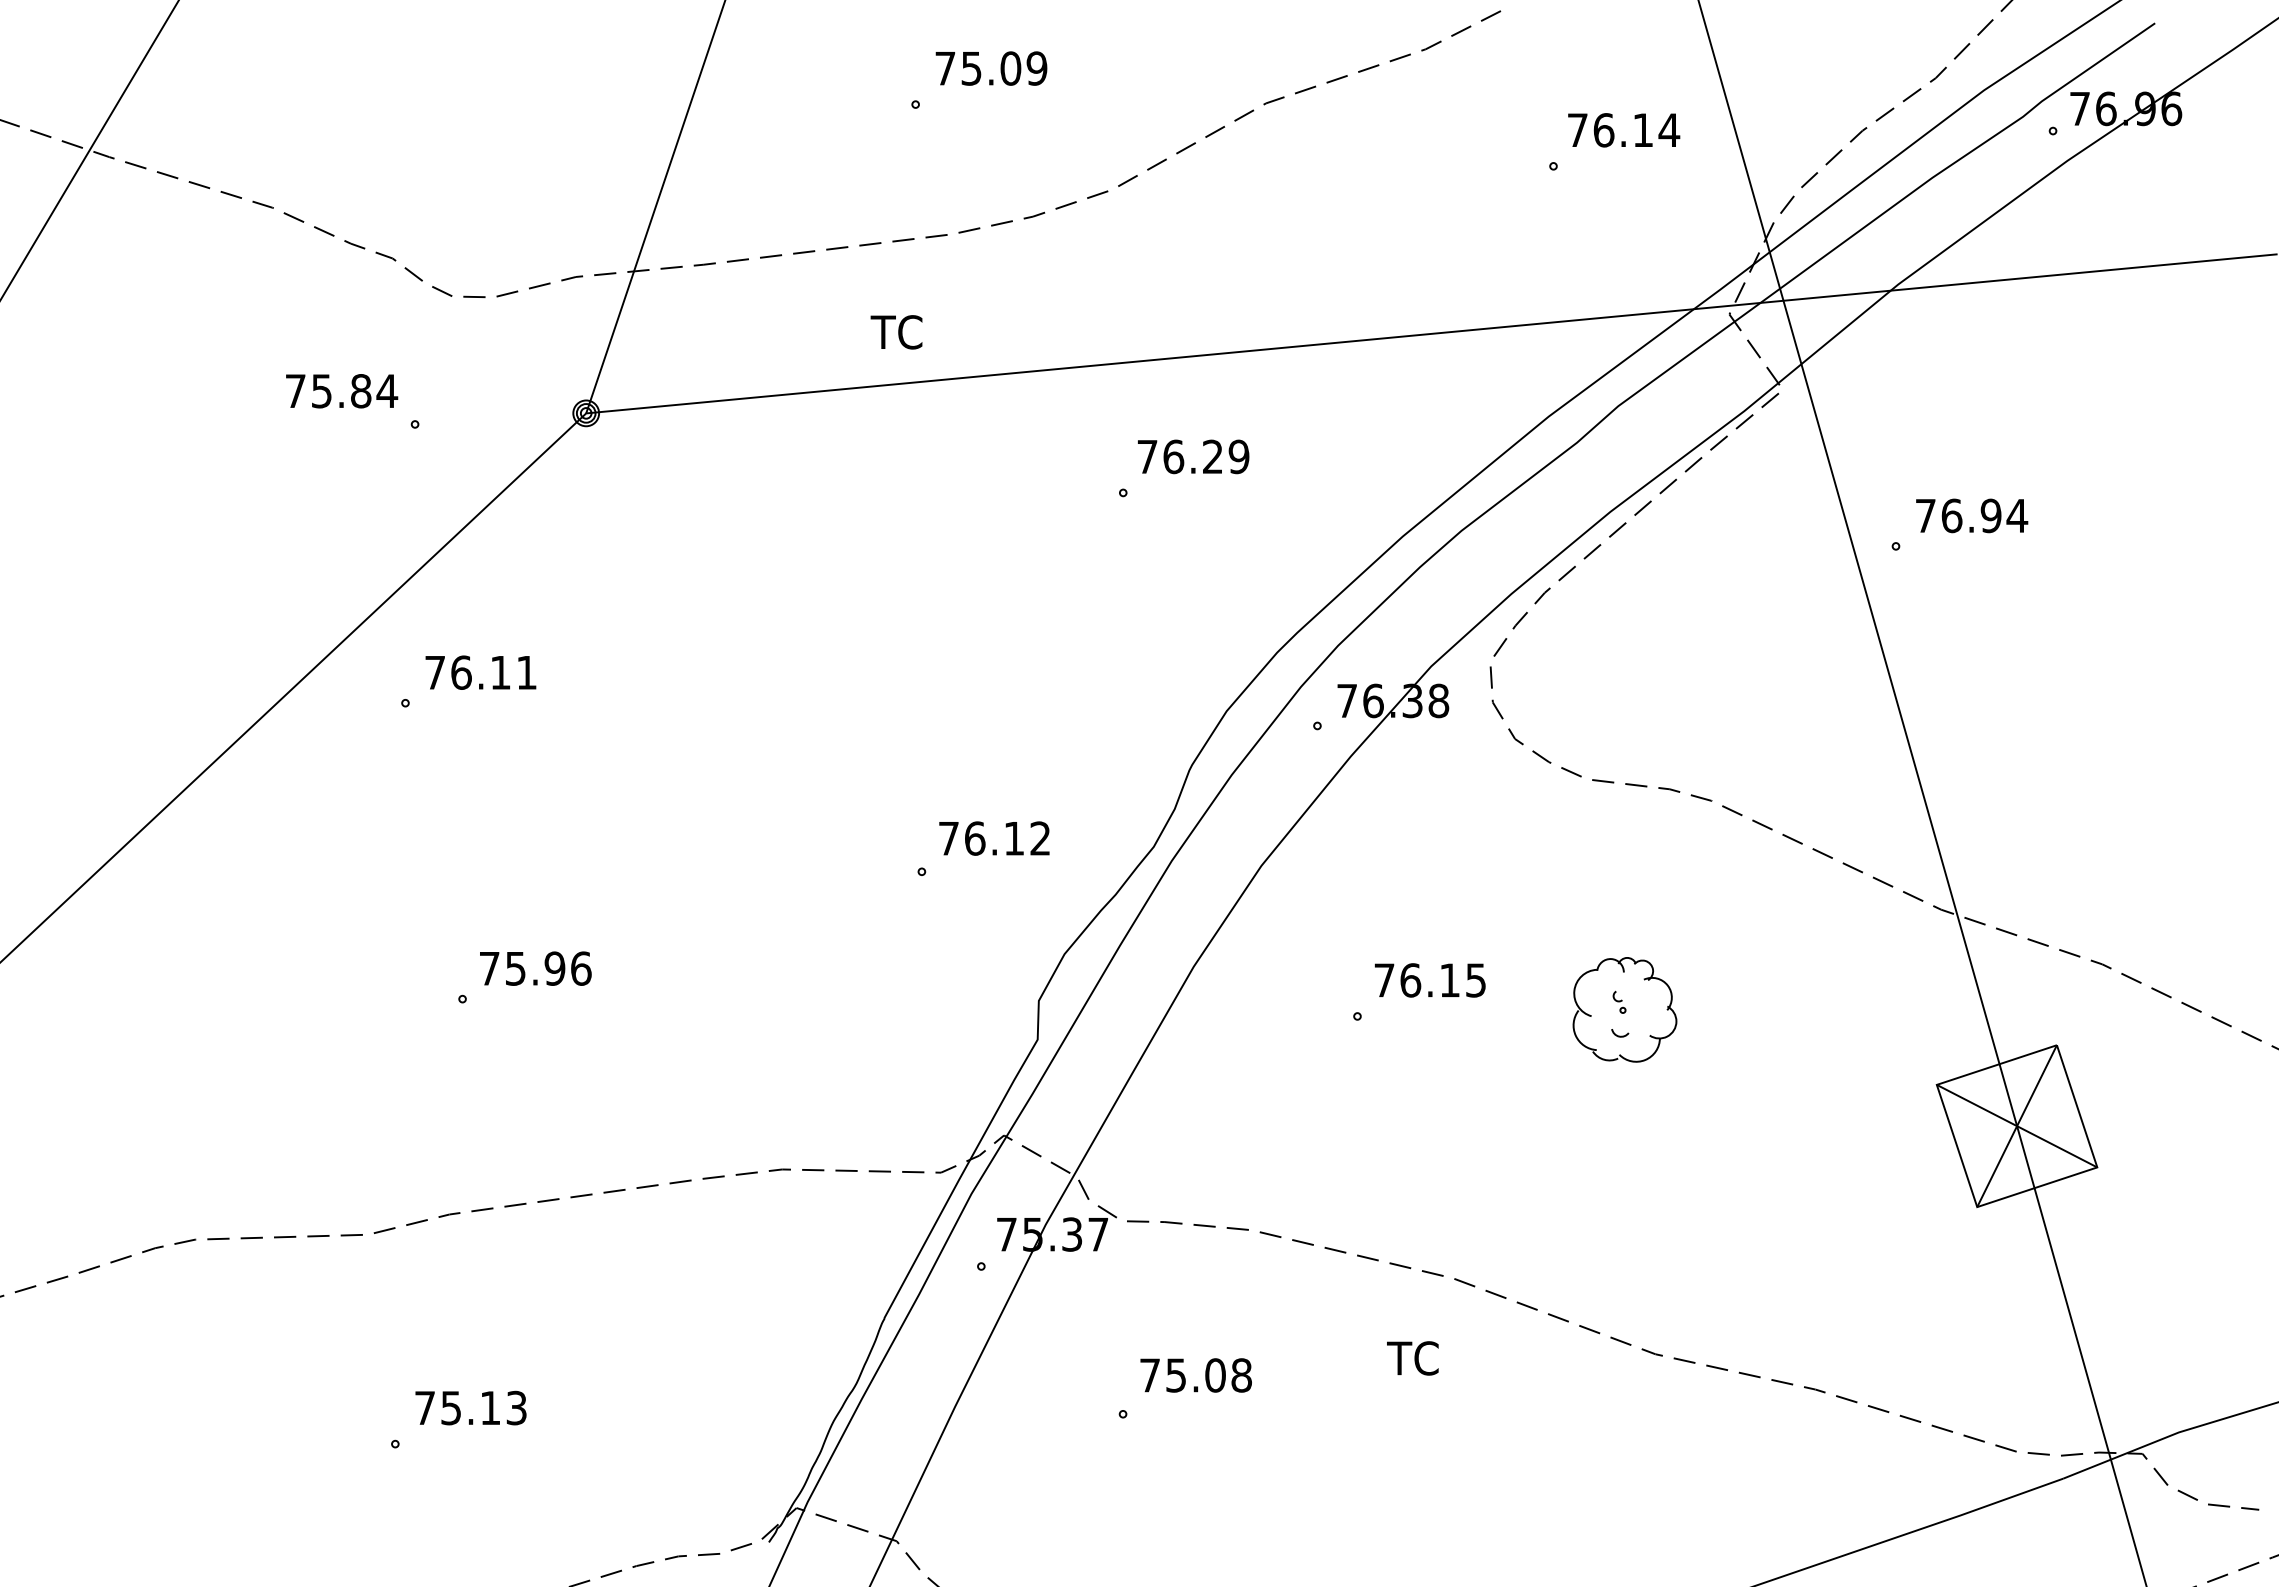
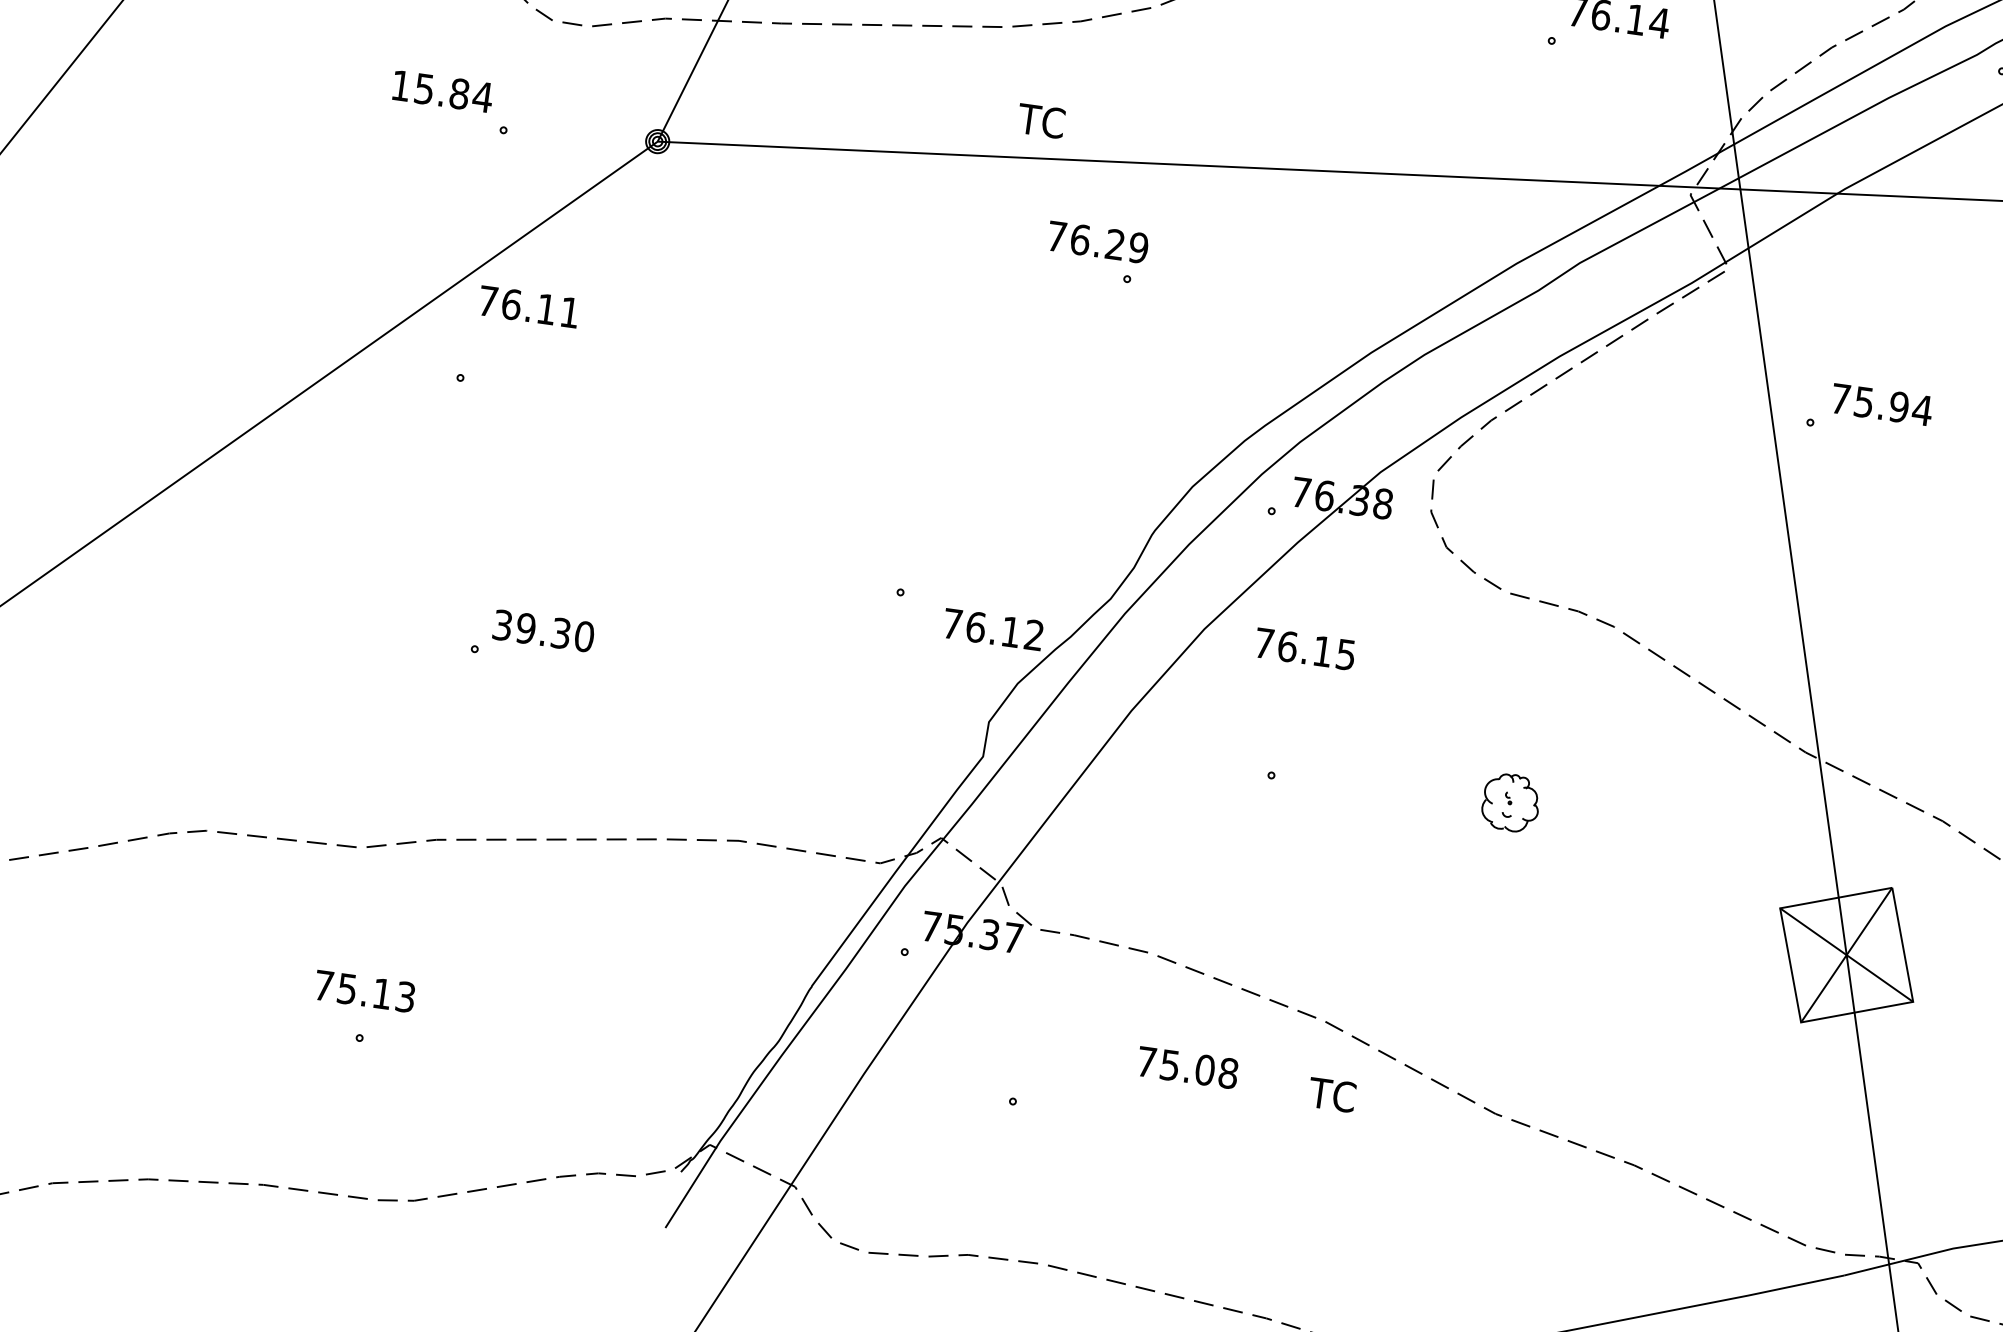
text: (896, 332) -> (1041, 121), moved
text: (295, 390) -> (401, 85), 75.84 -> 15.84
text: (1193, 456) -> (1098, 241), moved
text: (1951, 515) -> (1863, 401), 76.94 -> 75.94
text: (480, 672) -> (528, 306), moved
text: (994, 838) -> (993, 629), moved
text: (535, 968) -> (543, 630), 75.96 -> 39.30
text: (1429, 980) -> (1304, 649), moved
part: (1624, 1009) -> (1510, 802), size x0.6
text: (1412, 1358) -> (1331, 1095), moved
text: (1195, 1375) -> (1187, 1067), moved
text: (470, 1407) -> (364, 990), moved

